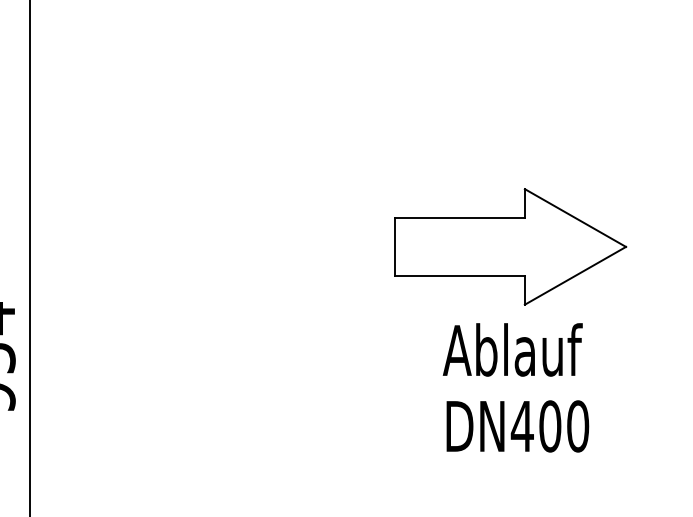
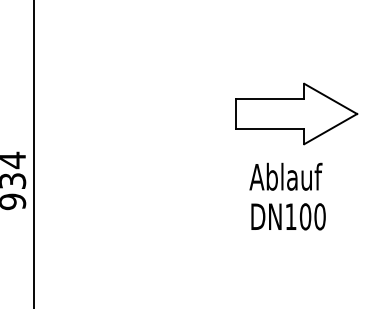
part: (509, 245) -> (296, 113), moved
text: (521, 425) -> (290, 216), DN400 -> DN100

